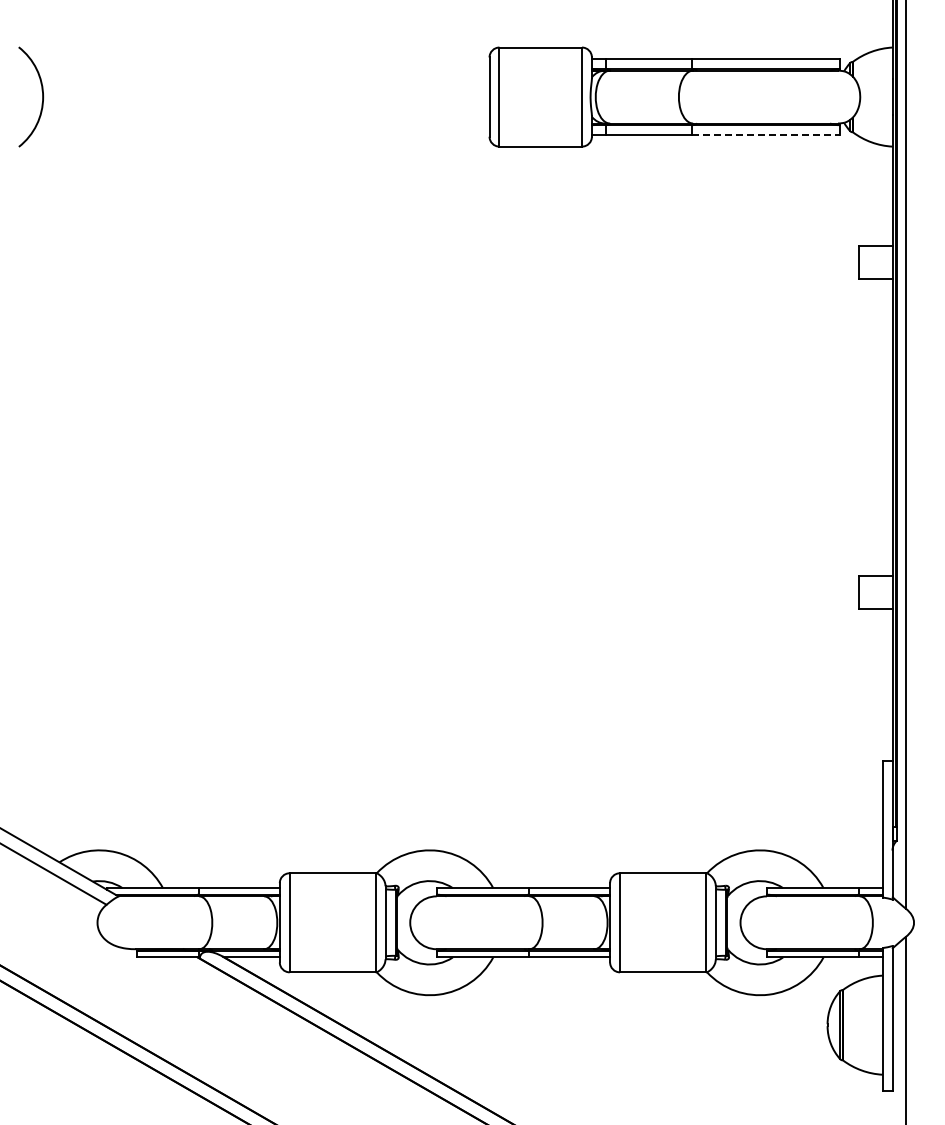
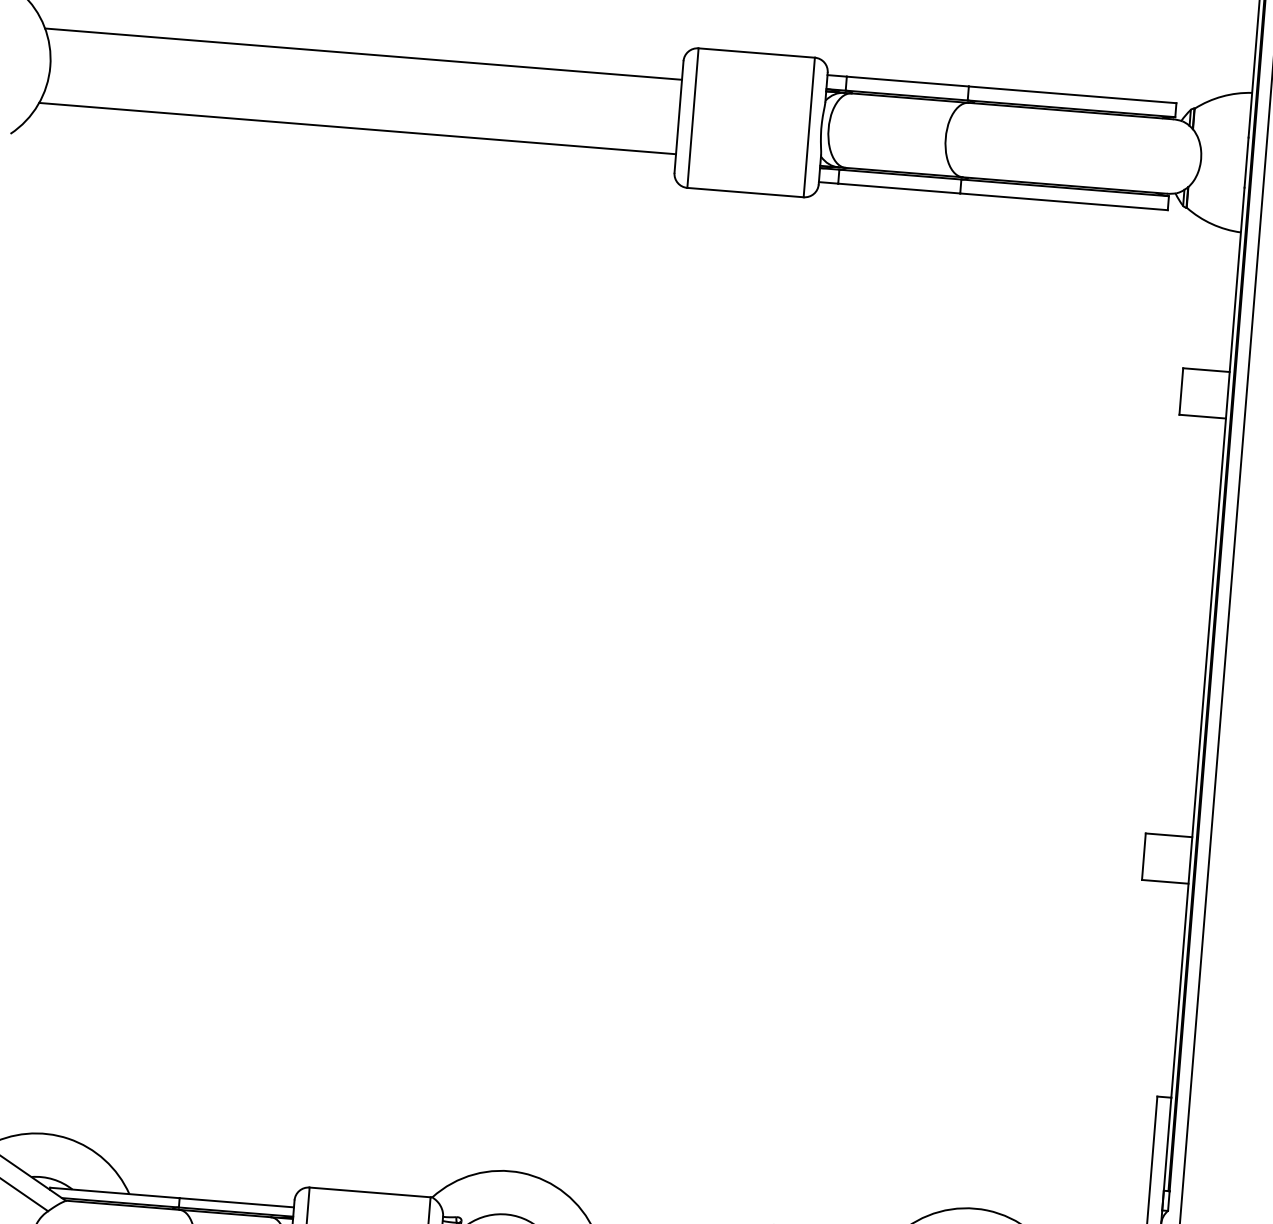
line: (263, 70) -> (363, 53), added
line: (263, 123) -> (357, 128), added
line: (765, 135) -> (1063, 202), dashed -> solid

